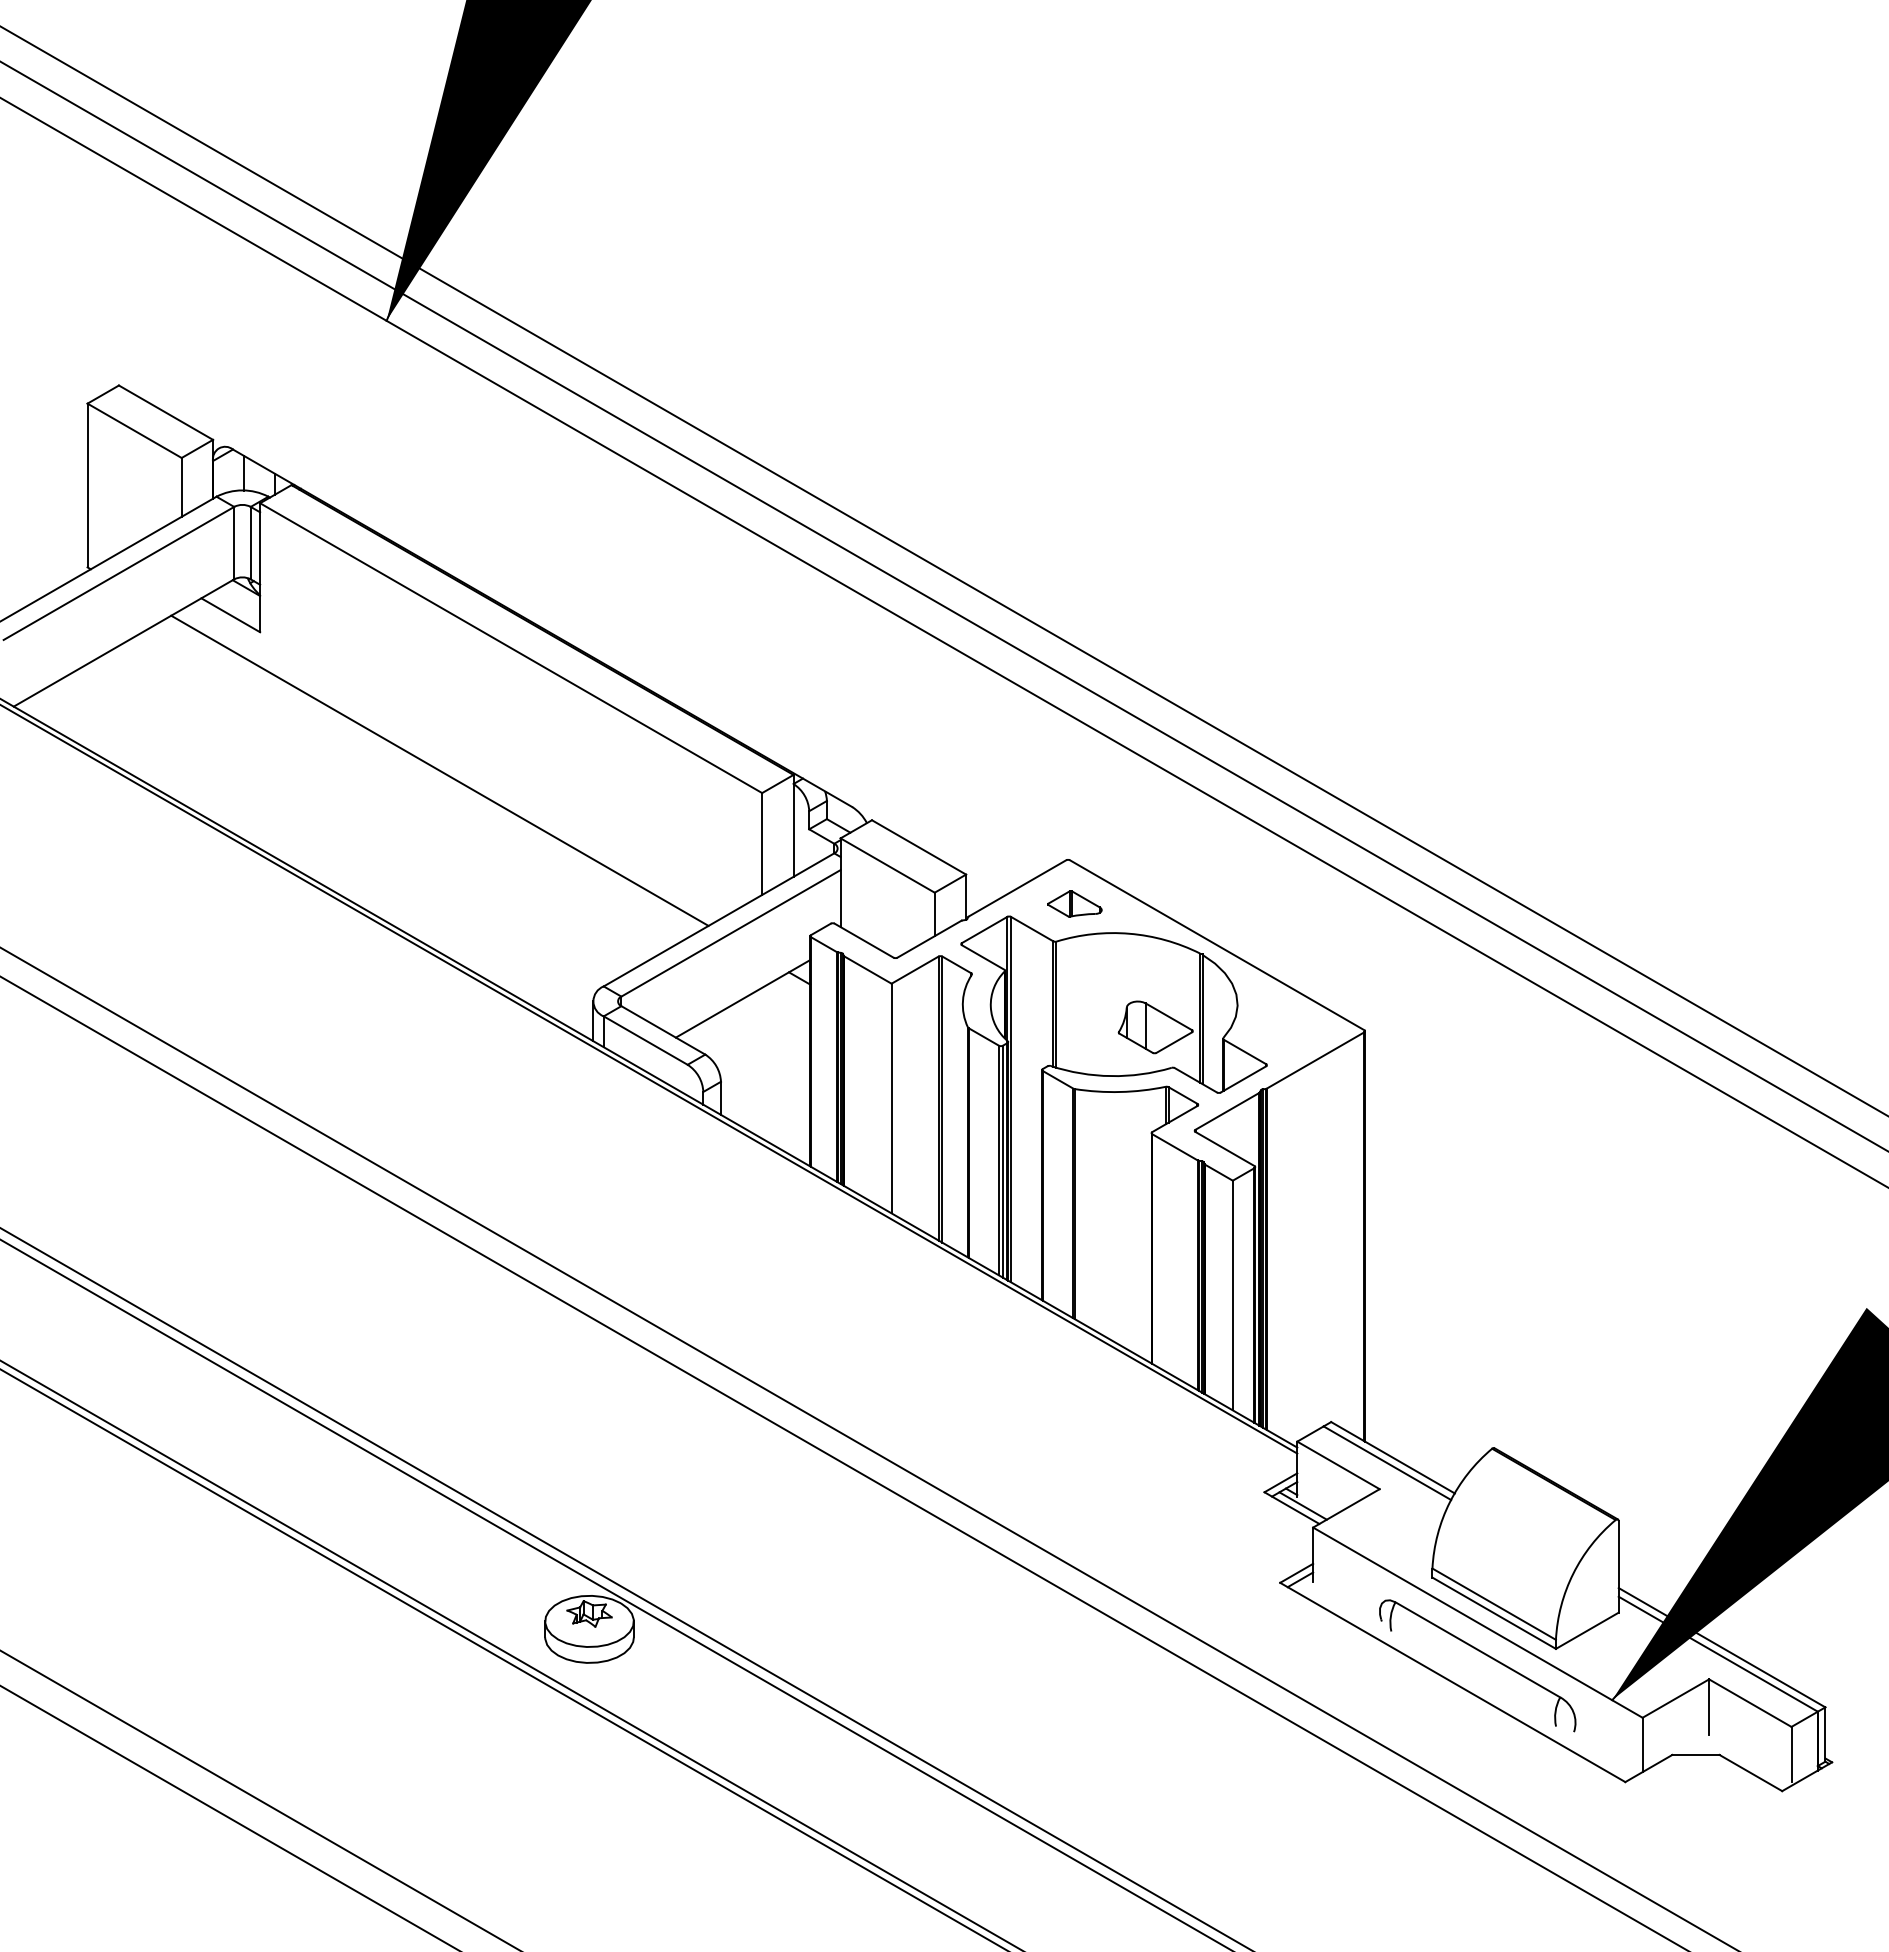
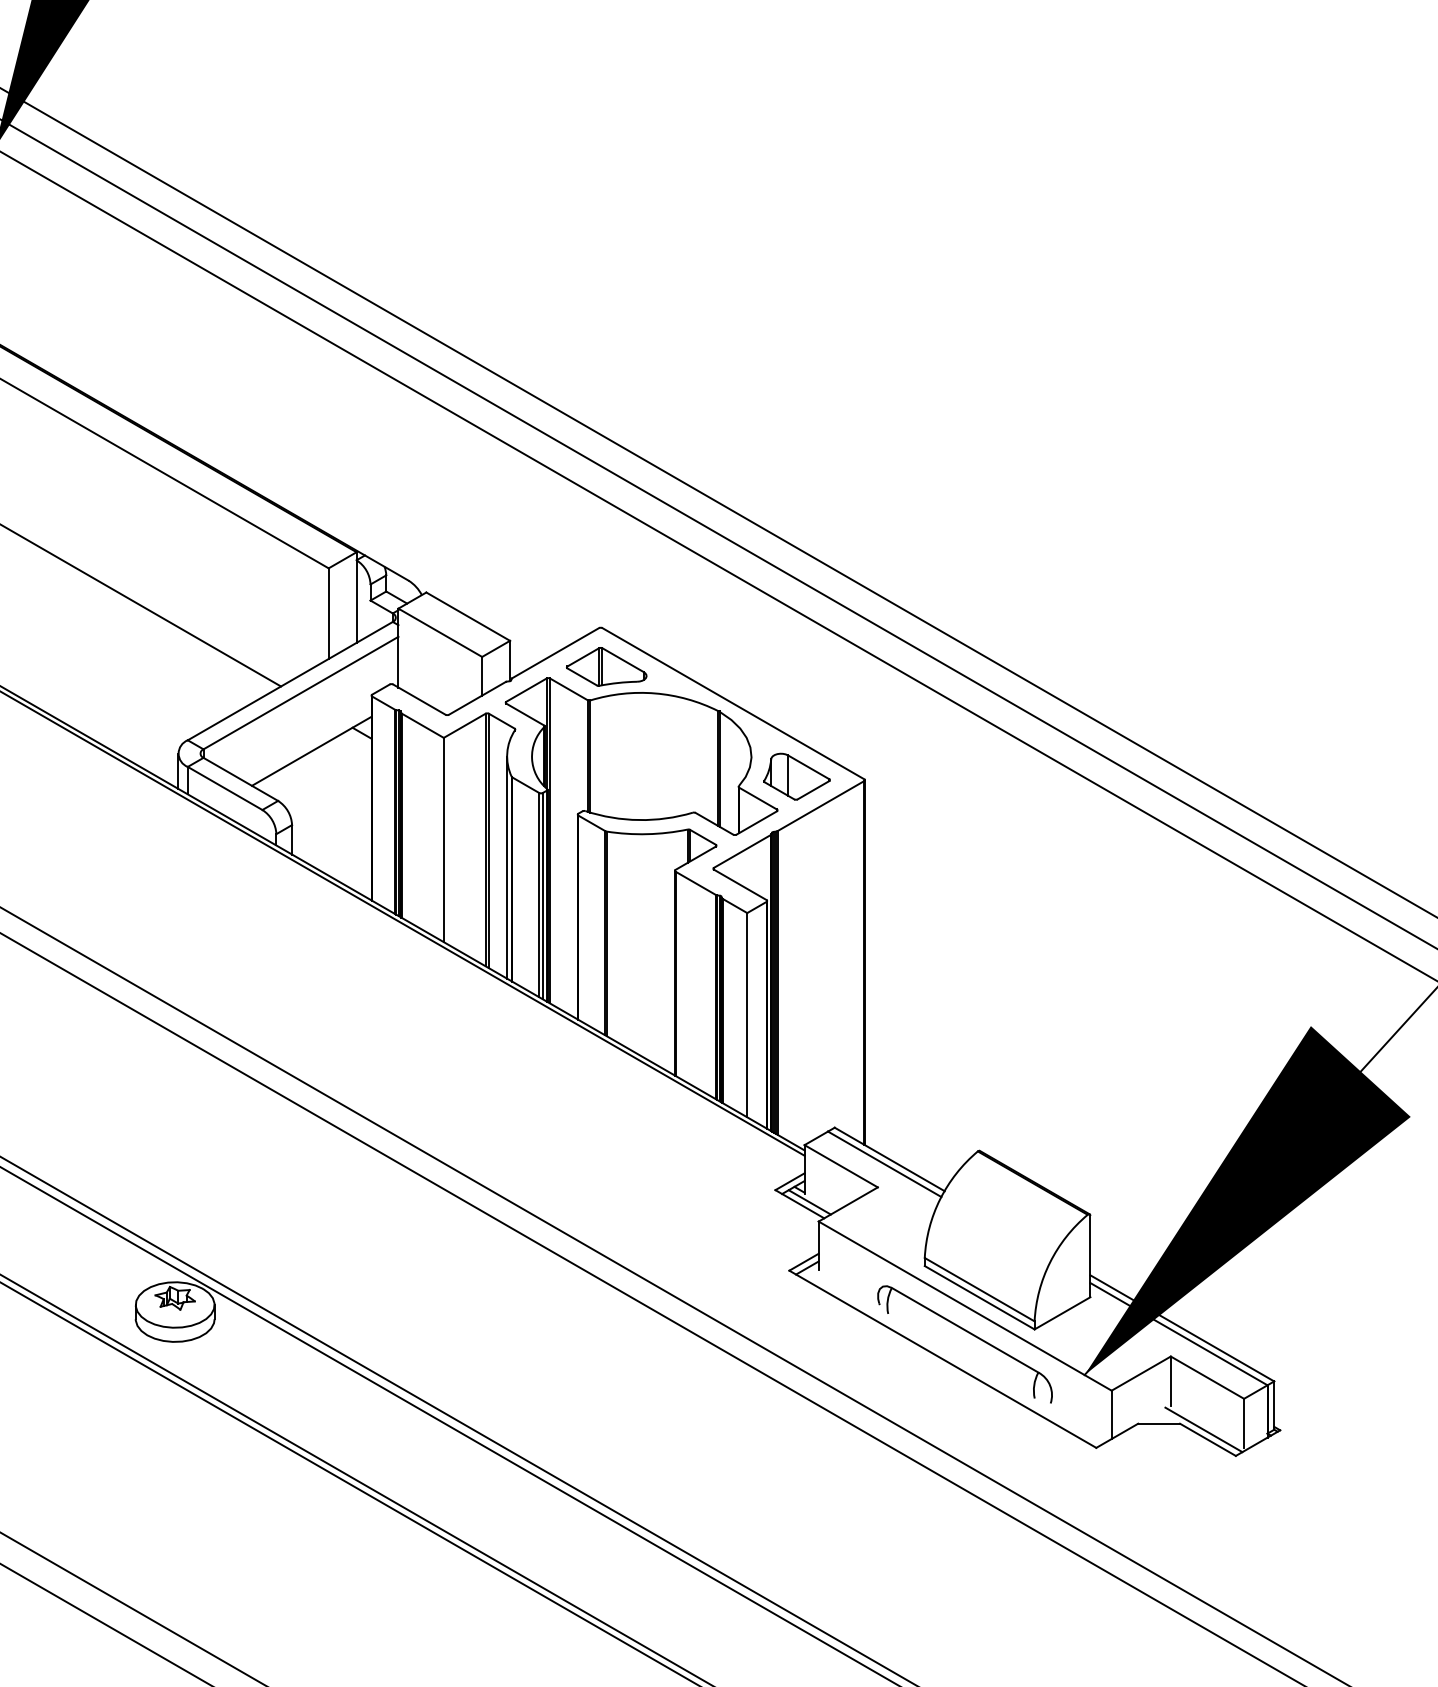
part: (1074, 903) -> (606, 666), size x1.67
part: (1155, 1027) -> (796, 776), moved
line: (962, 1129) -> (506, 867), added
line: (1746, 1761) -> (1204, 1429), added

